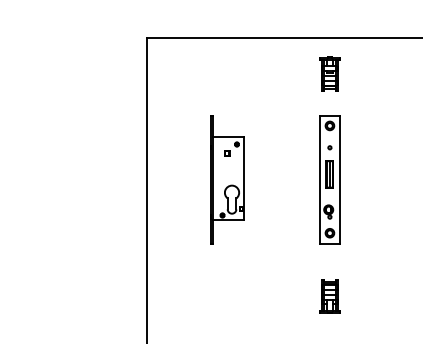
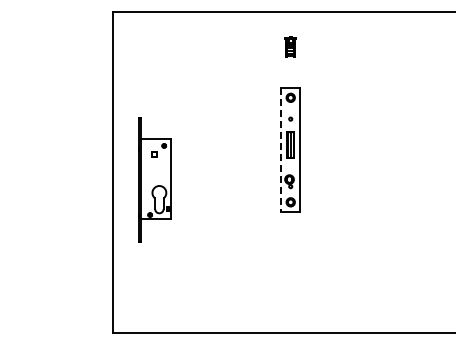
part: (329, 73) -> (290, 46), size x0.6
part: (227, 178) -> (154, 179), moved
line: (320, 179) -> (281, 150), solid -> dashed
part: (329, 296) -> (290, 263), removed

